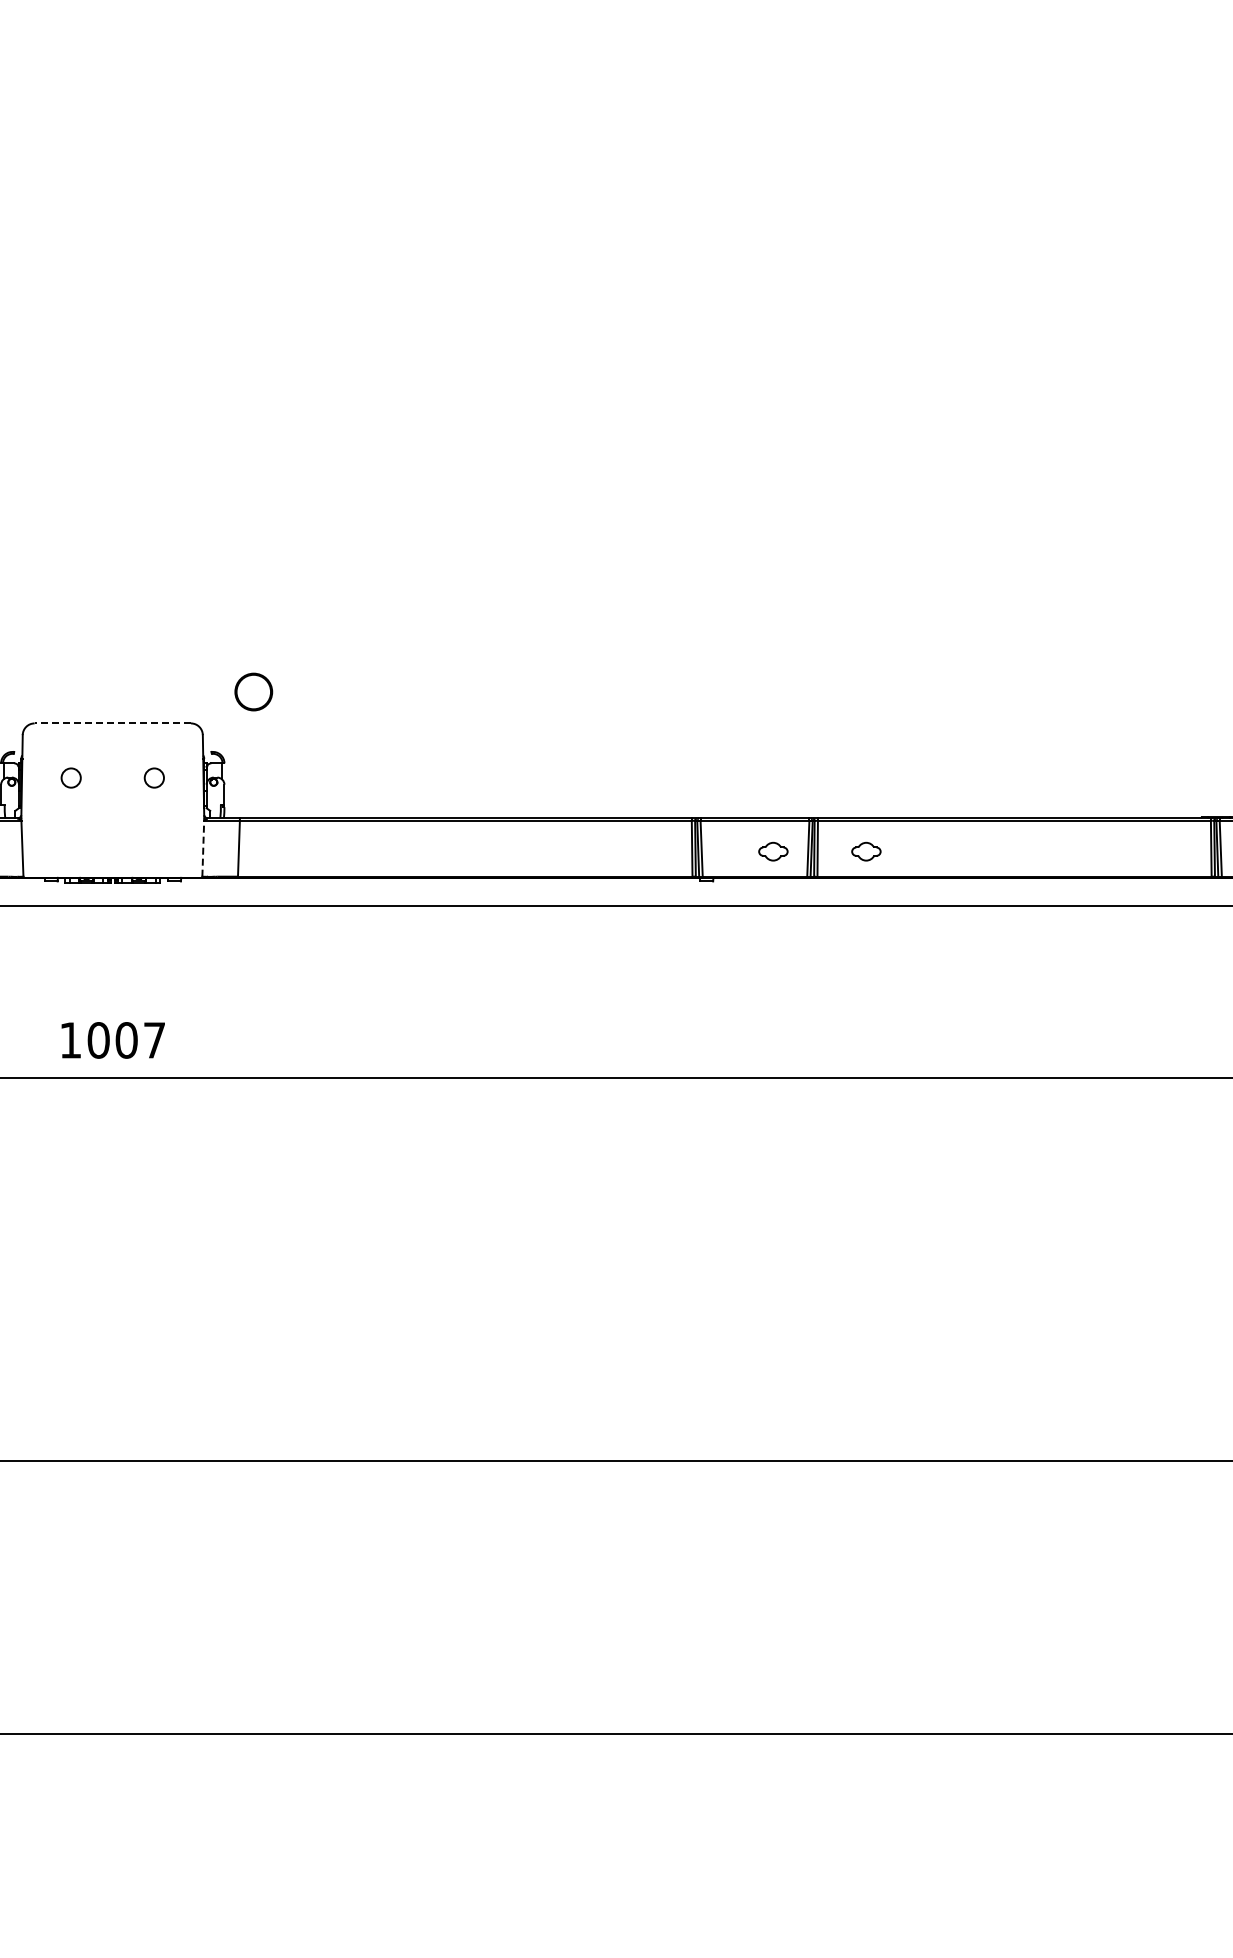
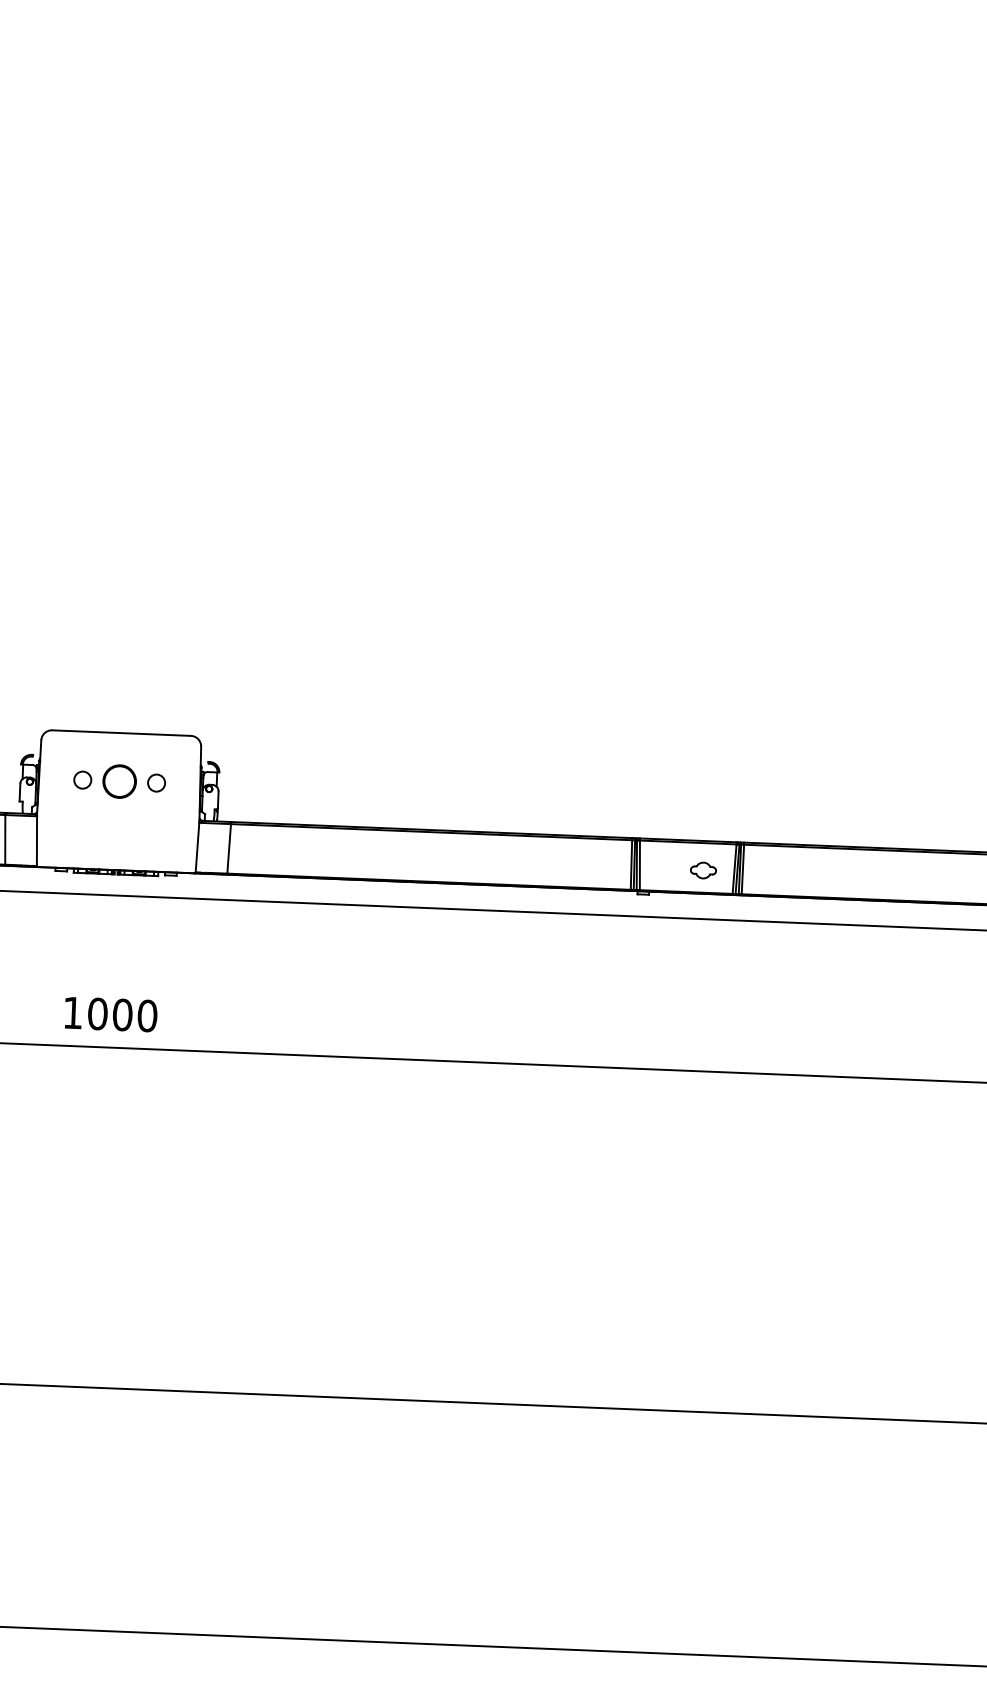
part: (253, 691) -> (119, 781), moved
line: (112, 723) -> (121, 733), dashed -> solid
line: (203, 847) -> (197, 846), dashed -> solid
part: (866, 851) -> (786, 873), removed
text: (154, 1040) -> (147, 1016), 1007 -> 1000

